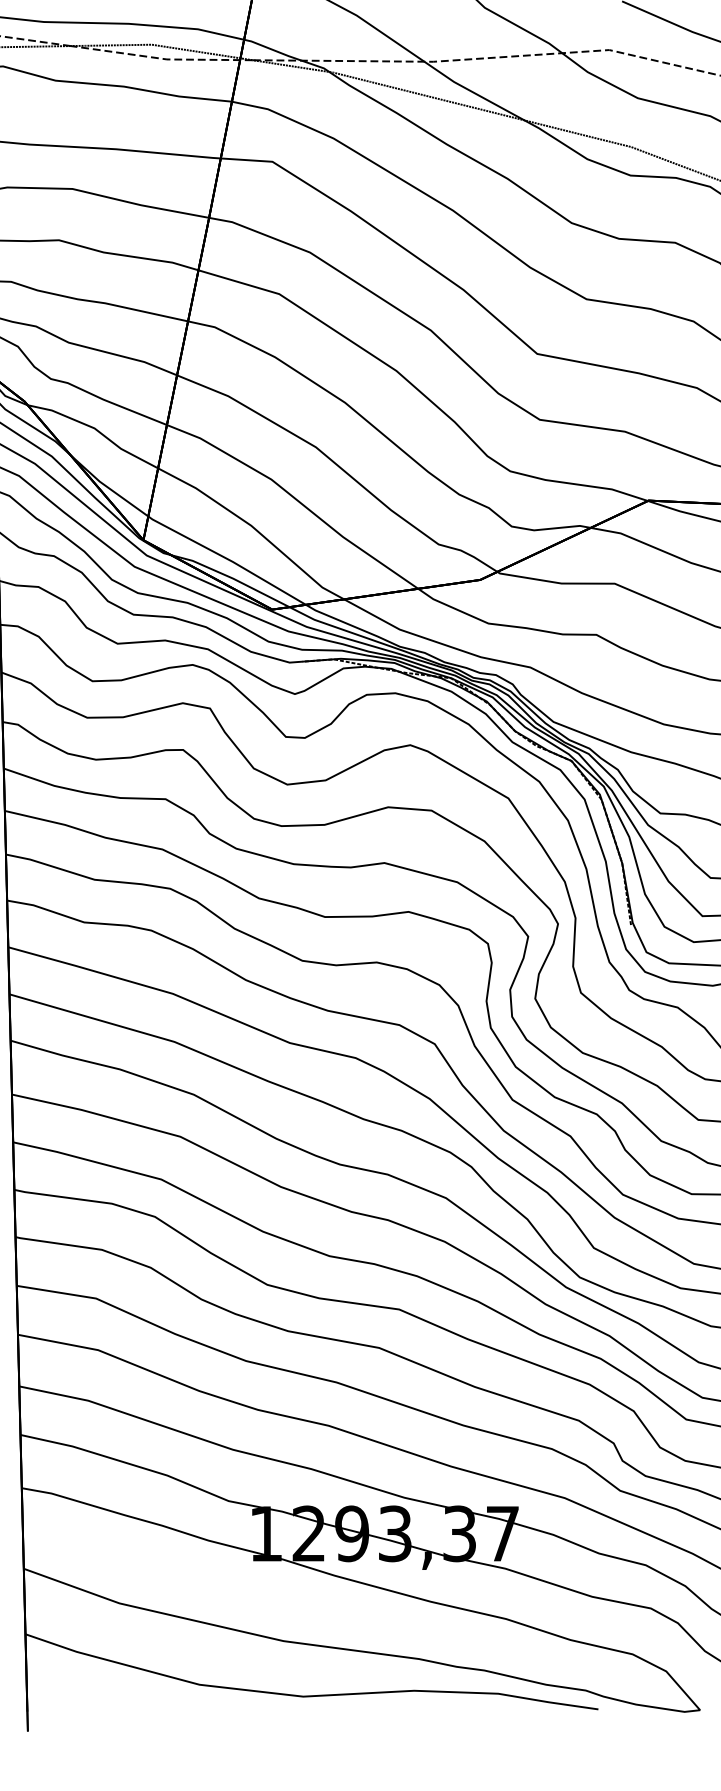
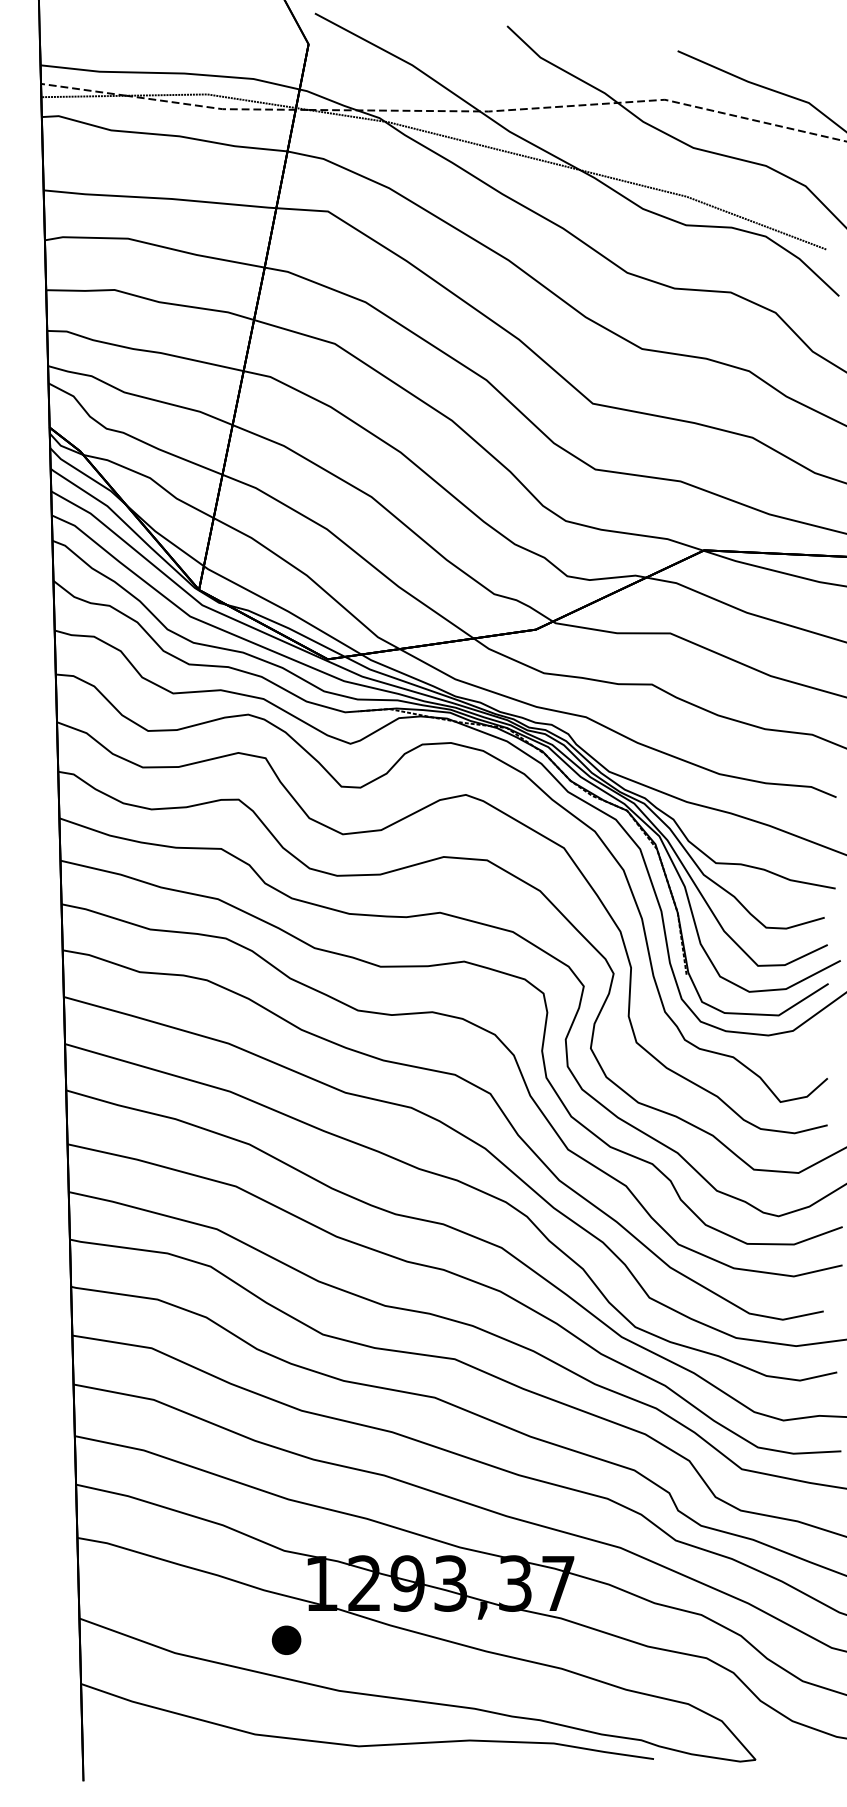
part: (230, 1589) -> (286, 1639), added

